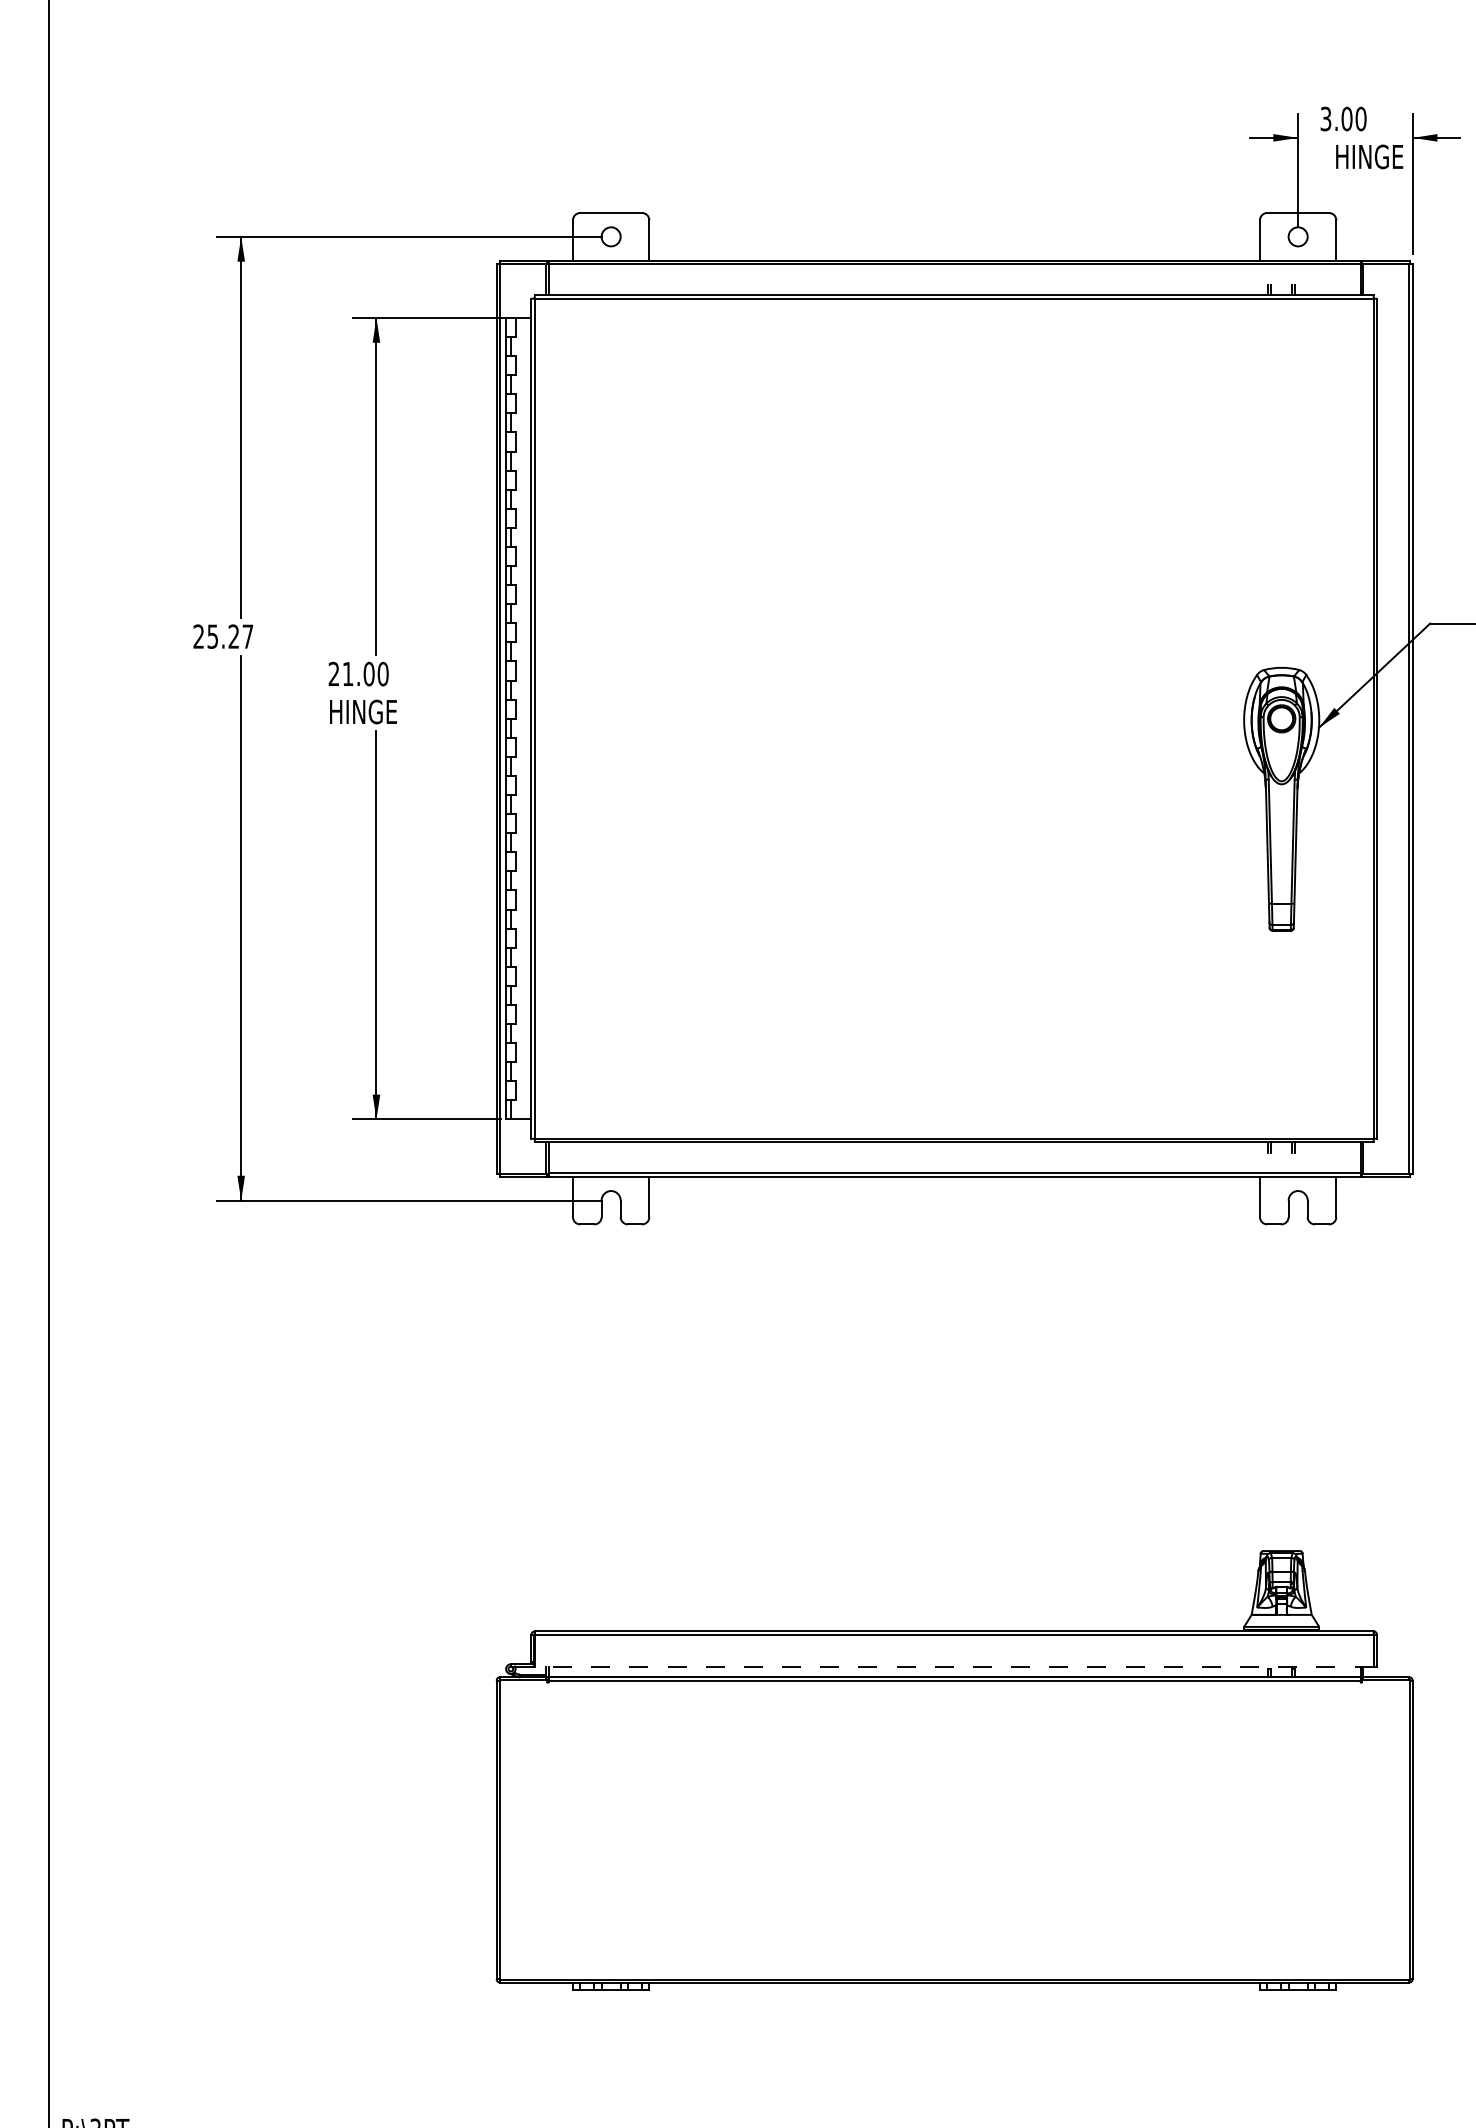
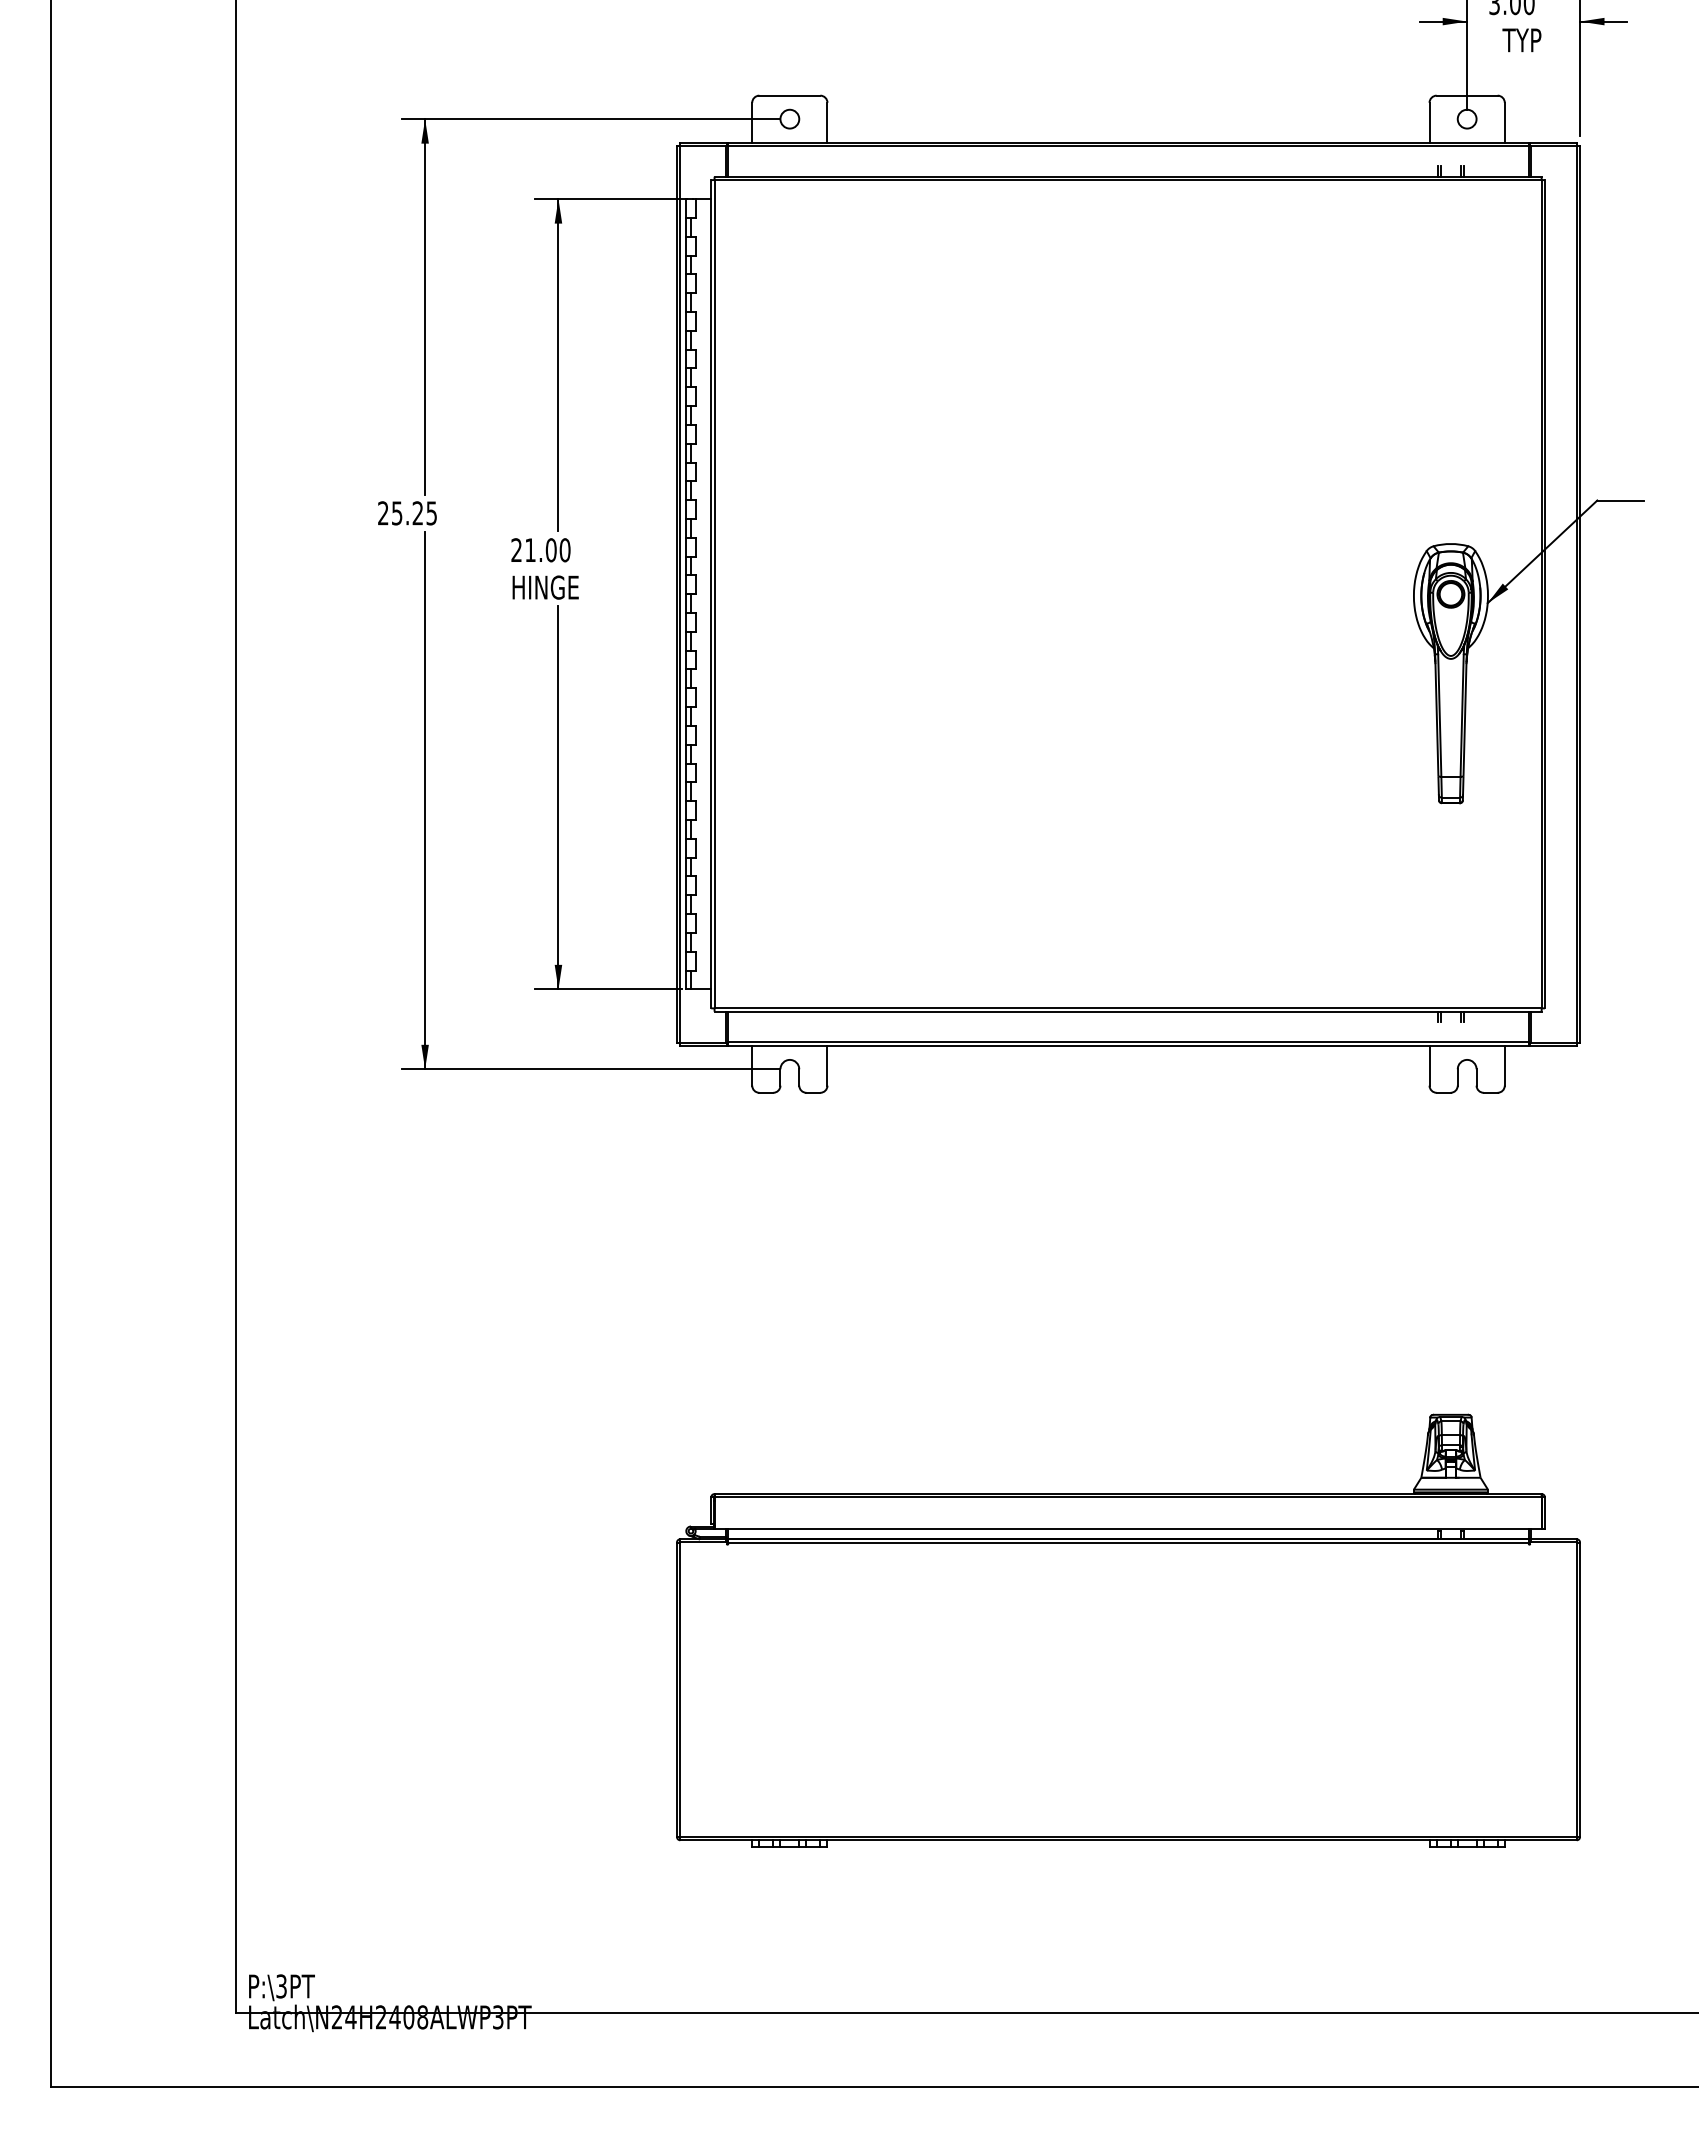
text: (1368, 157) -> (1536, 40), HINGE -> TYP
text: (247, 636) -> (431, 513), 25.27 -> 25.25
line: (954, 1667) -> (1128, 1529), dashed -> solid

